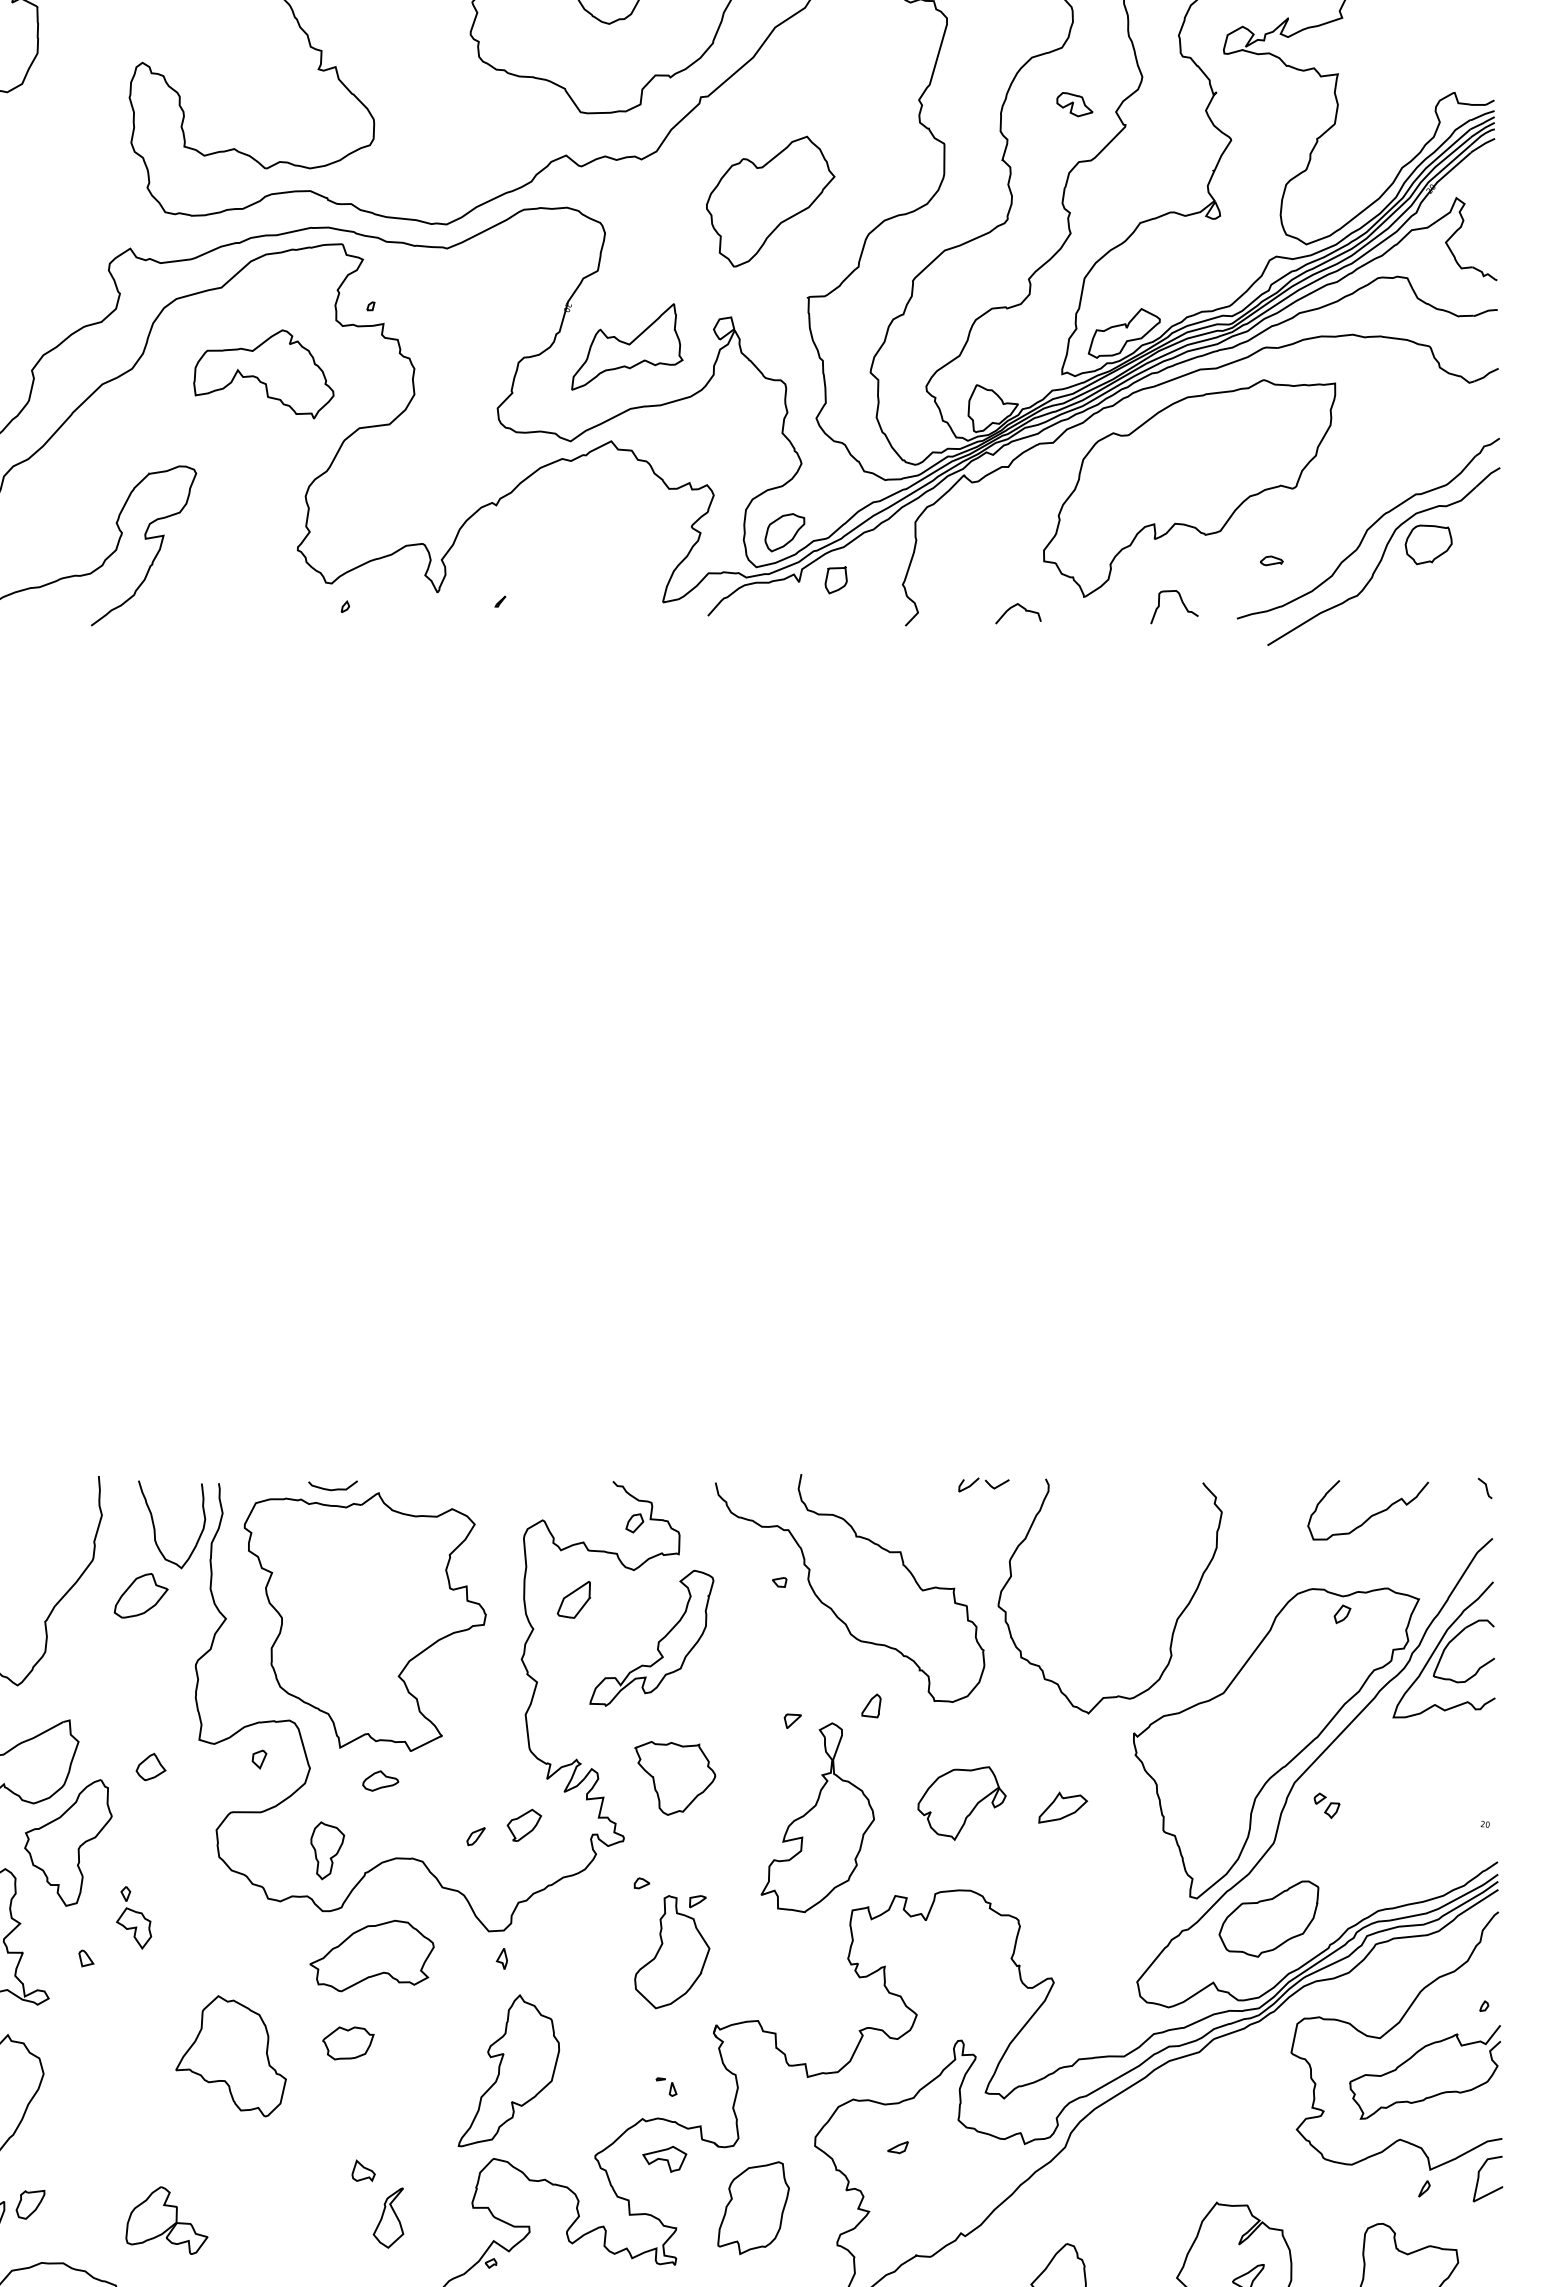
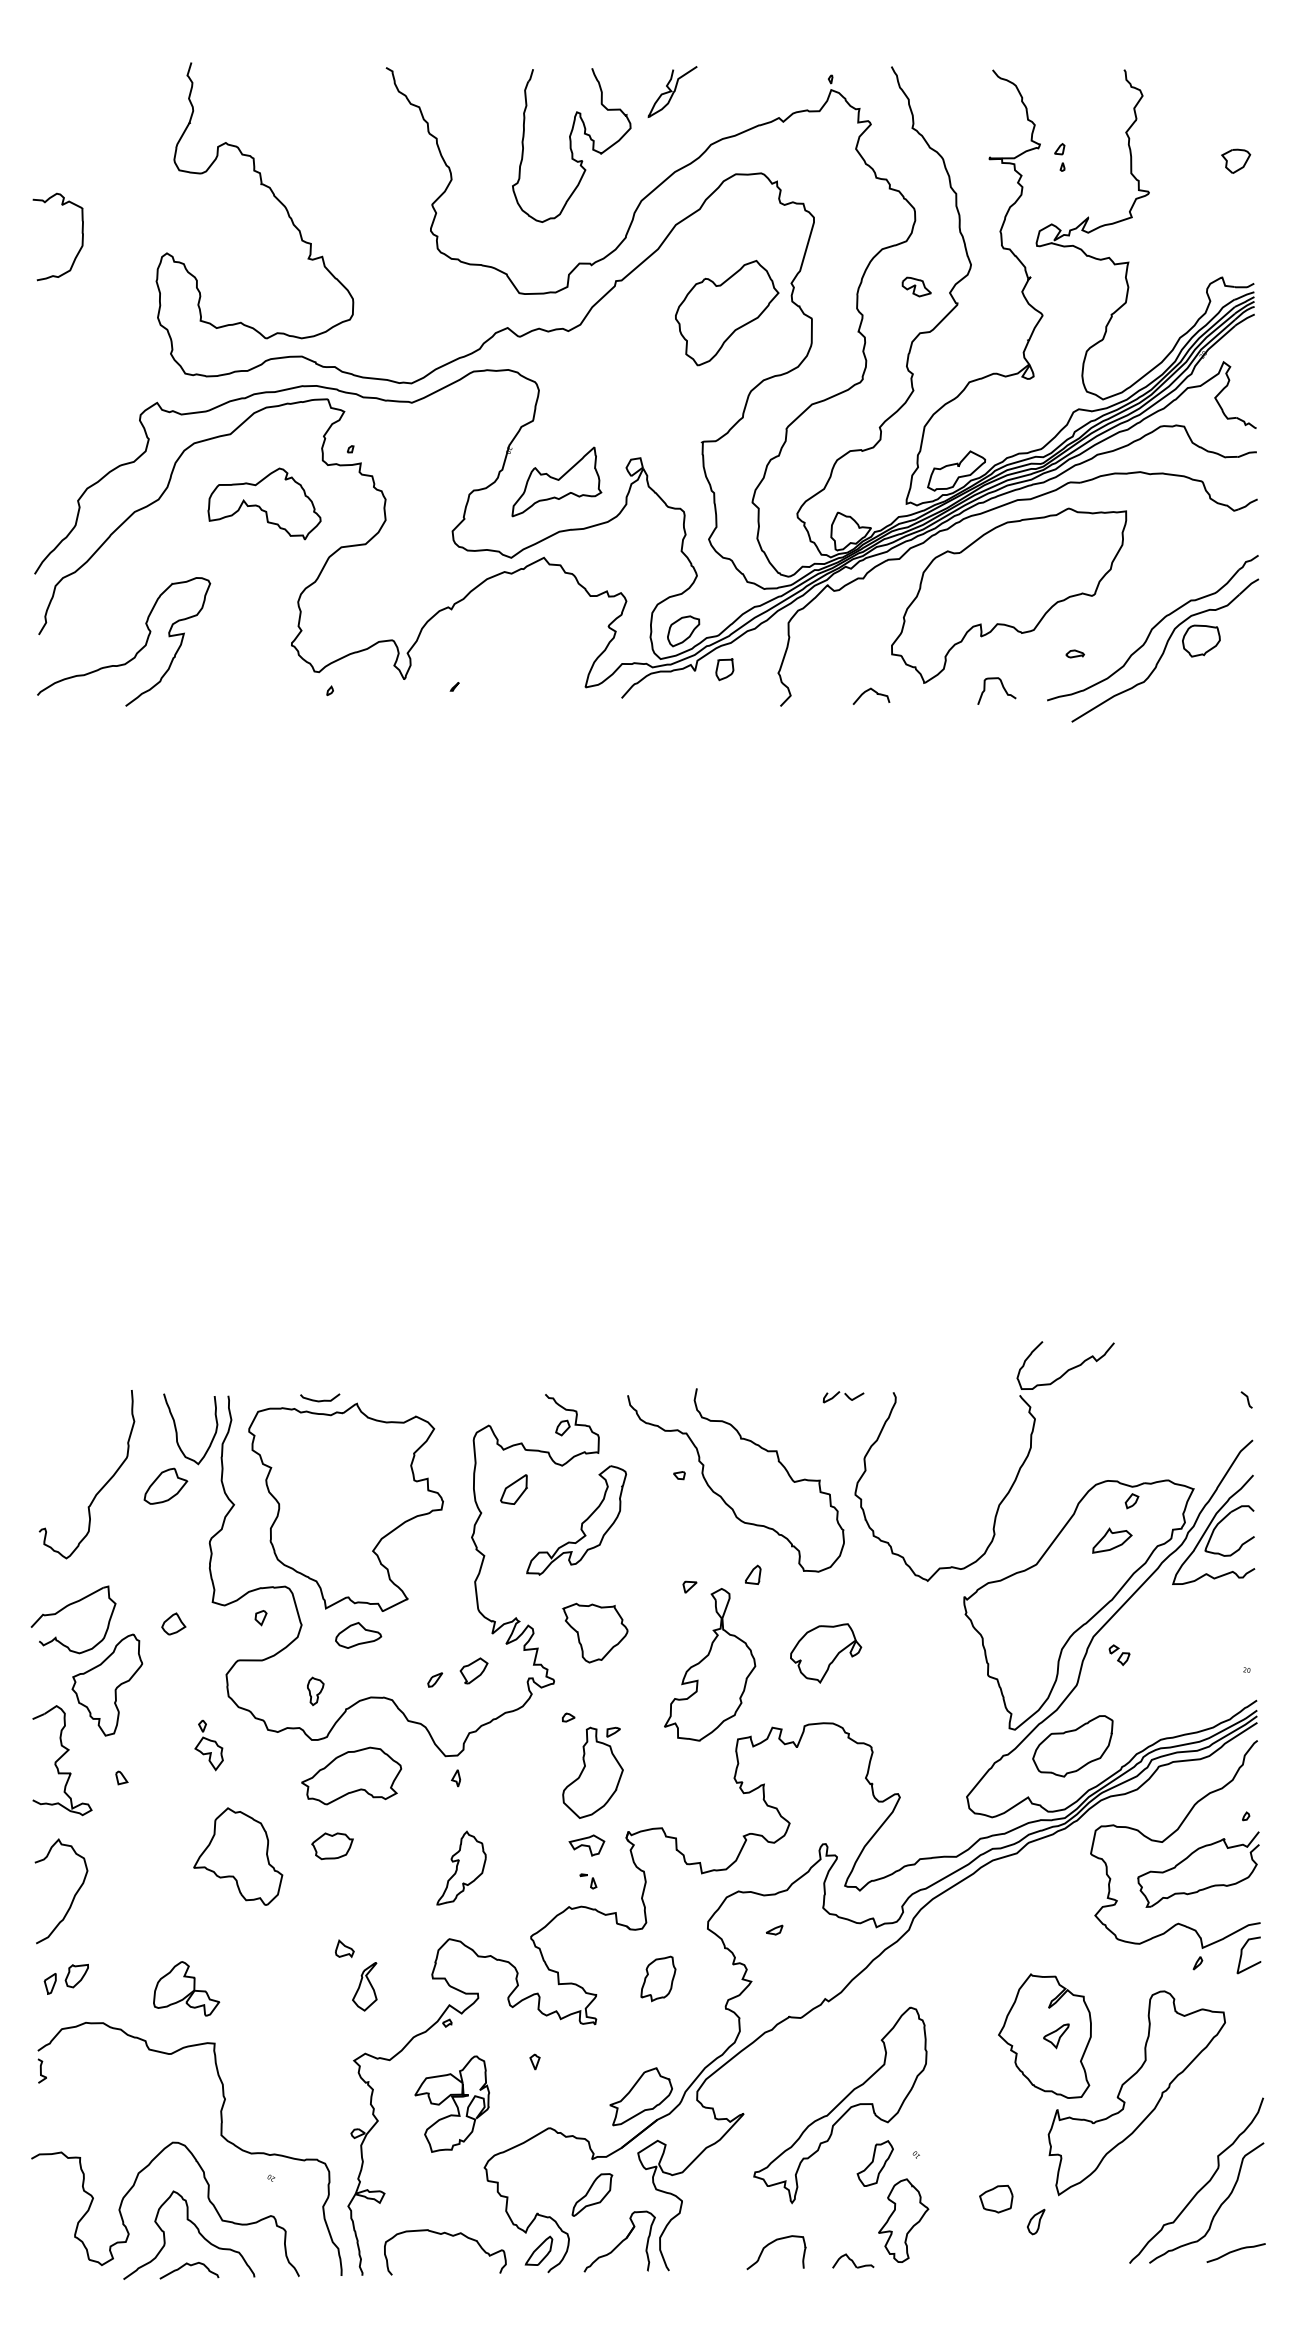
part: (771, 200) -> (727, 312), moved
curve: (1370, 1515) -> (1067, 1369), moved
part: (380, 1780) -> (358, 1634), size x1.6
part: (1063, 1807) -> (1112, 1540), moved
part: (327, 1850) -> (315, 1691), size x0.6
part: (133, 1918) -> (208, 1745), moved
part: (508, 2069) -> (461, 1867), size x0.6
part: (664, 2159) -> (586, 1845), moved
part: (753, 2207) -> (658, 1978), size x0.6

